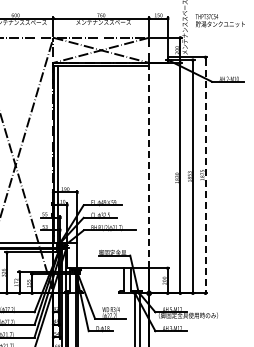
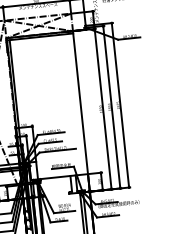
line: (149, 165) -> (80, 102), dashed -> solid
line: (205, 175) -> (120, 105), dashed -> solid

